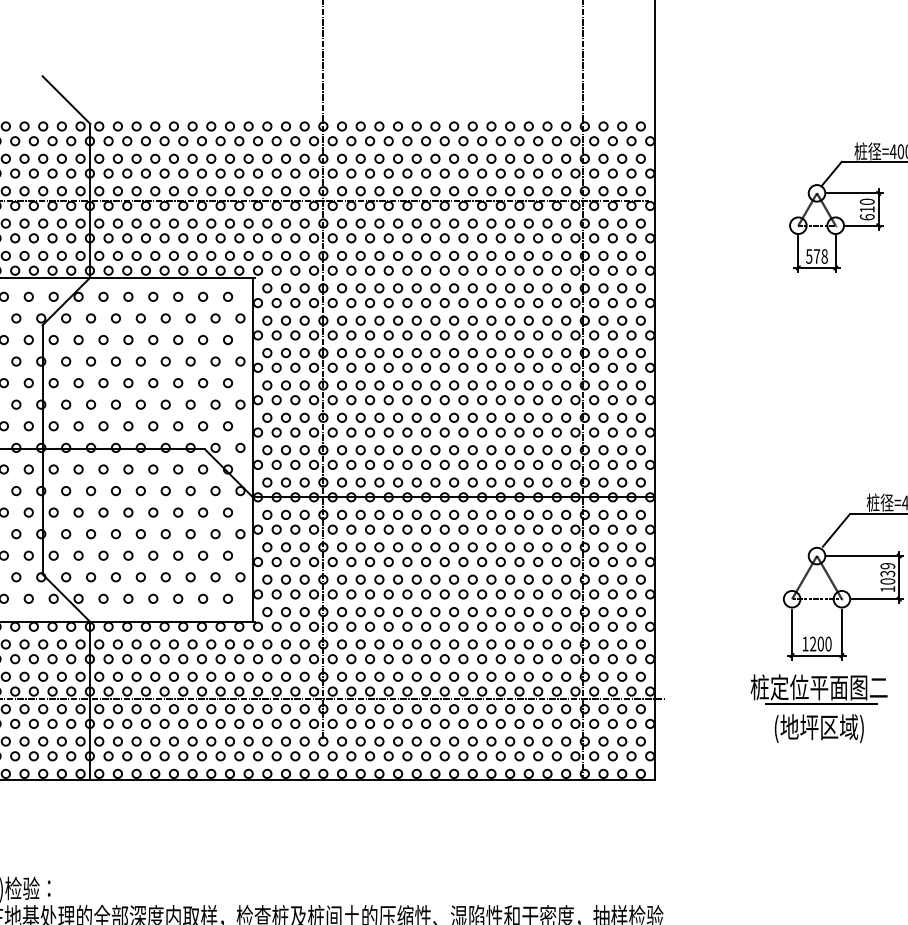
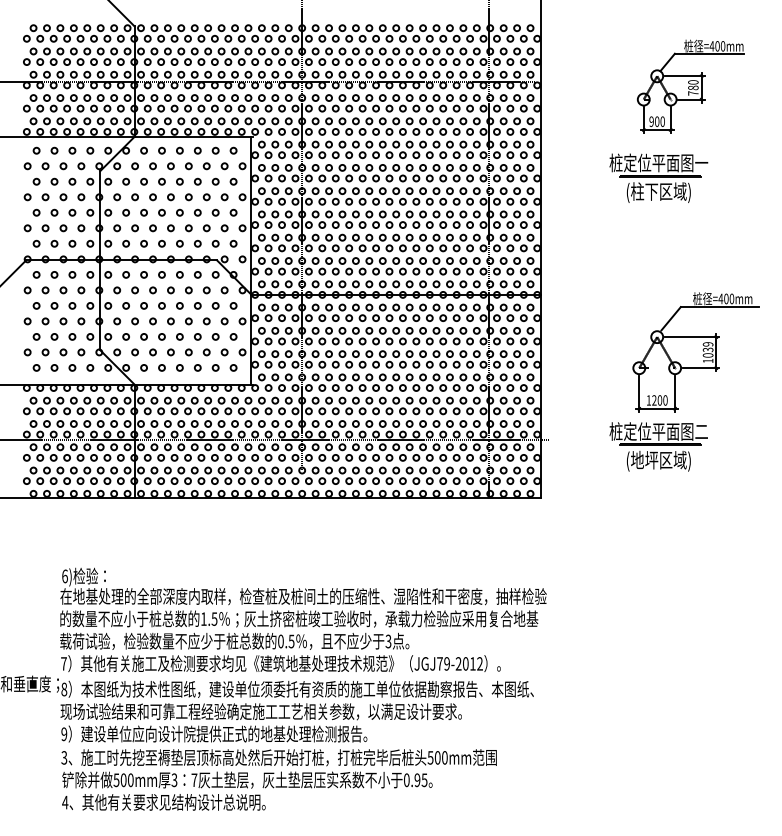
text: (867, 213) -> (693, 90), 610 -> 780
text: (816, 256) -> (656, 121), 578 -> 900
part: (818, 334) -> (658, 177), added
line: (821, 706) -> (660, 445), added

